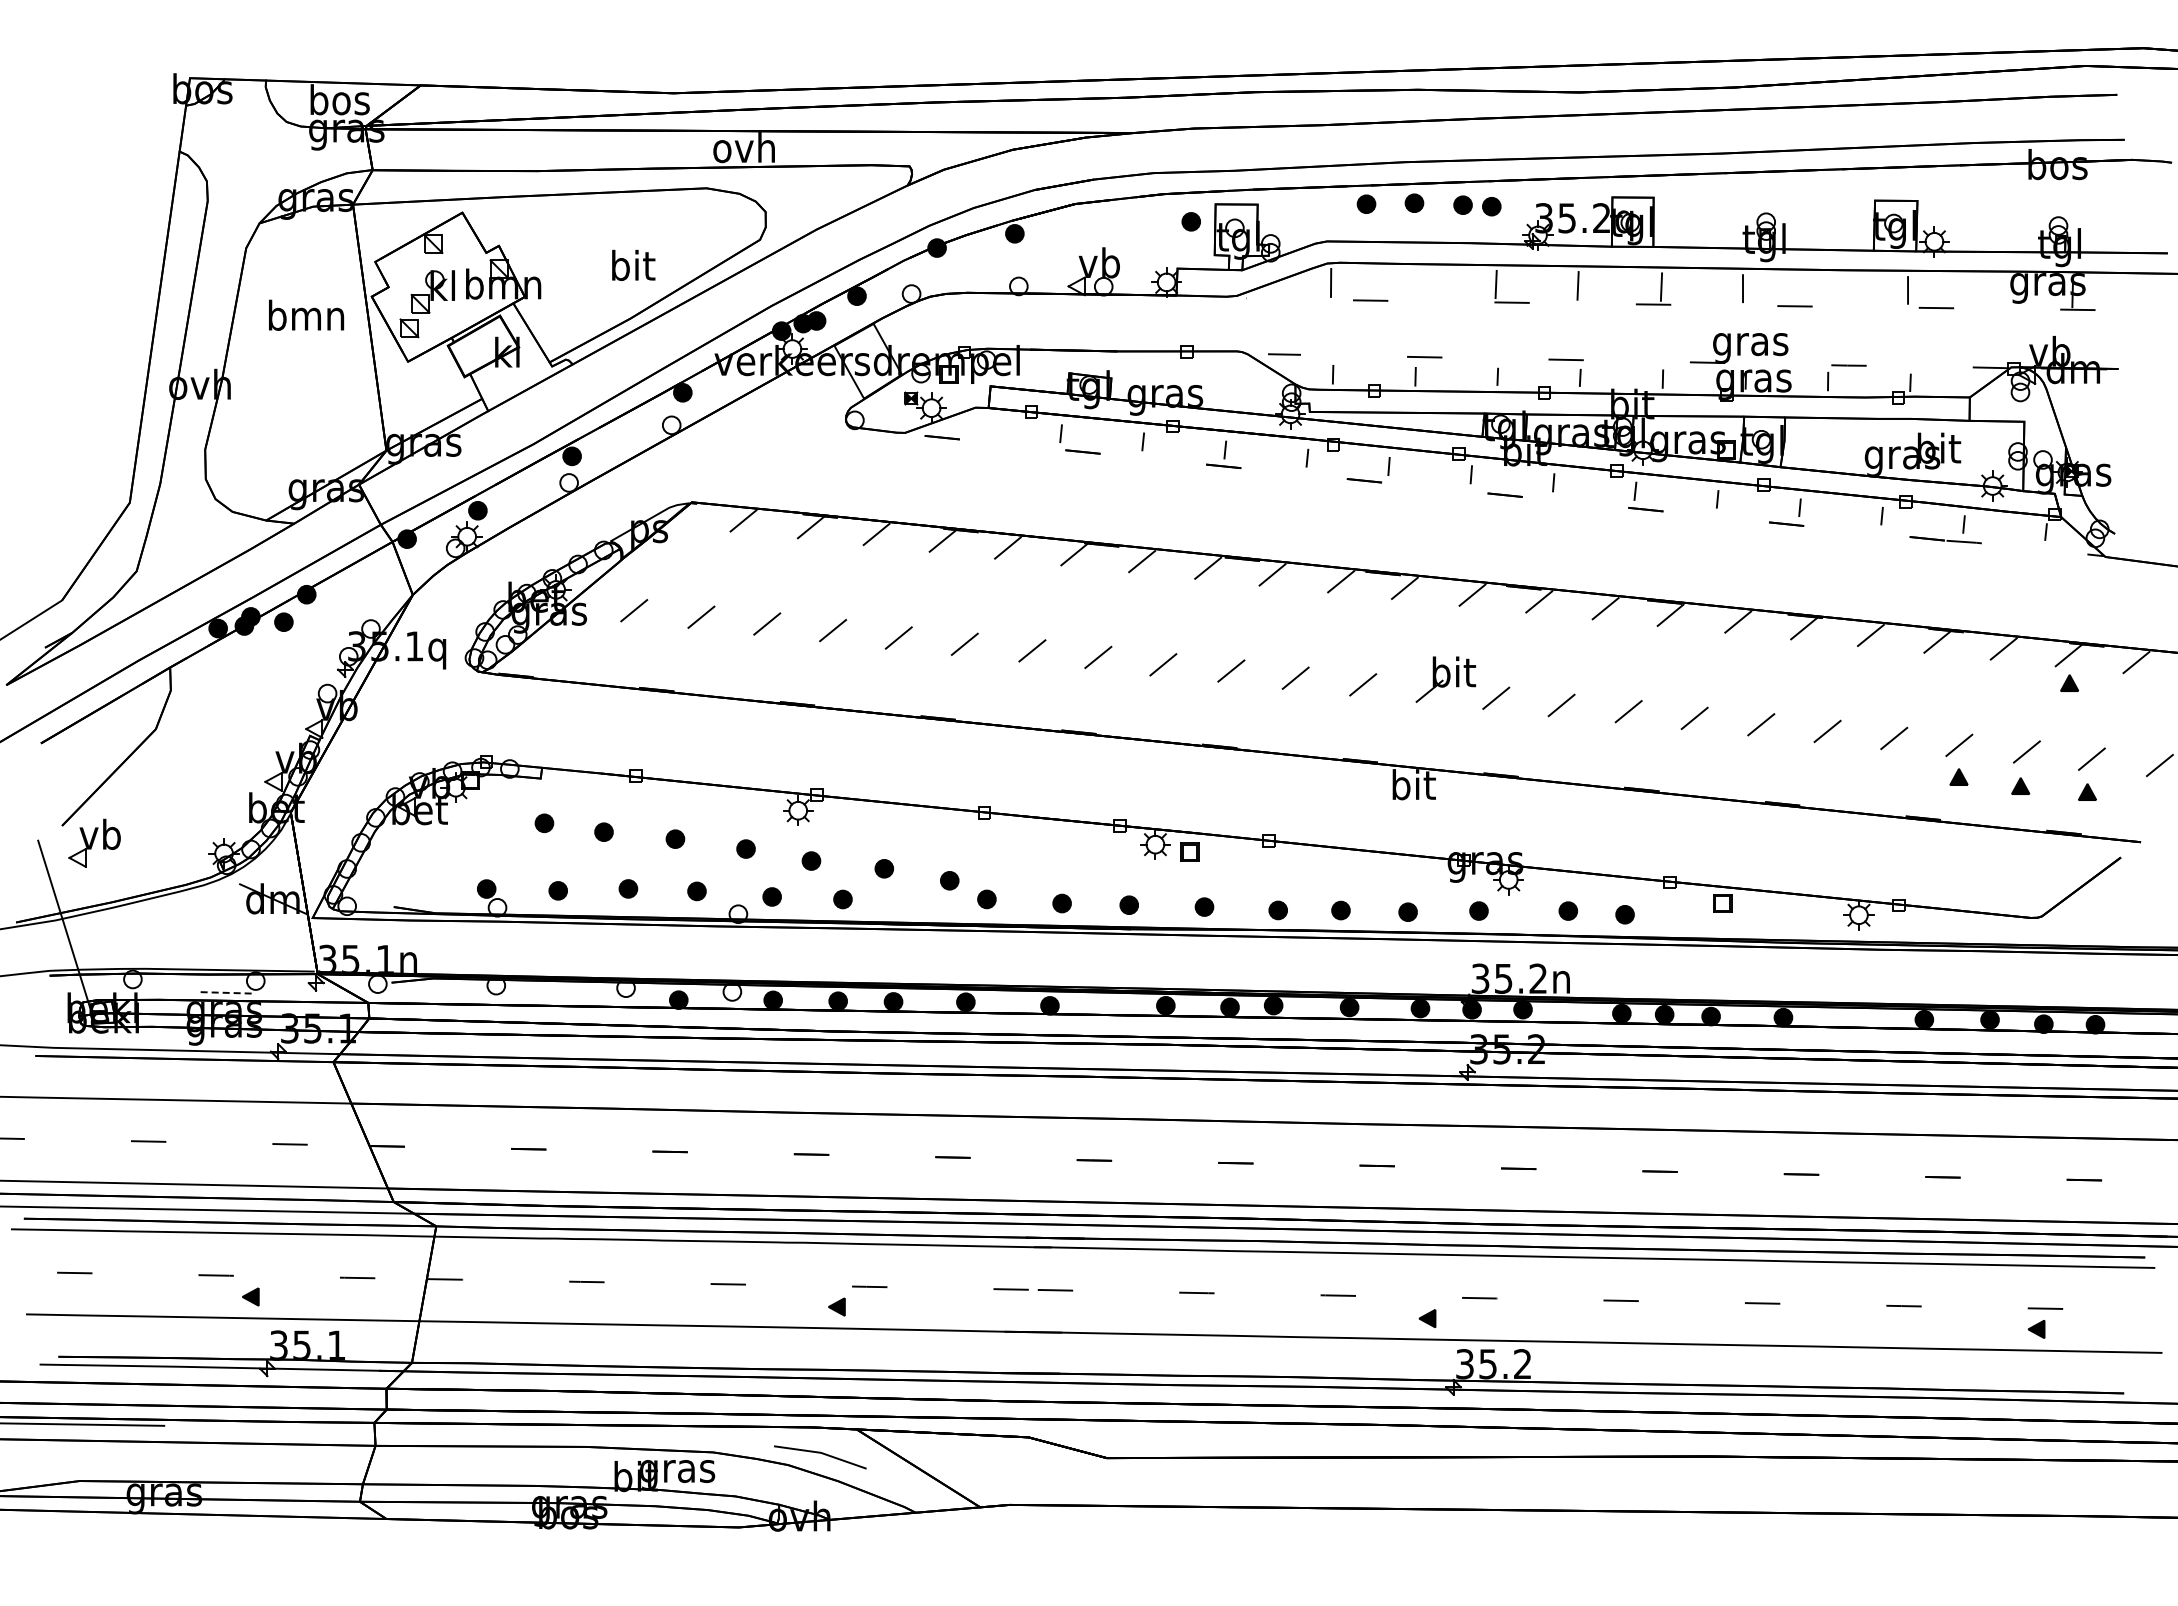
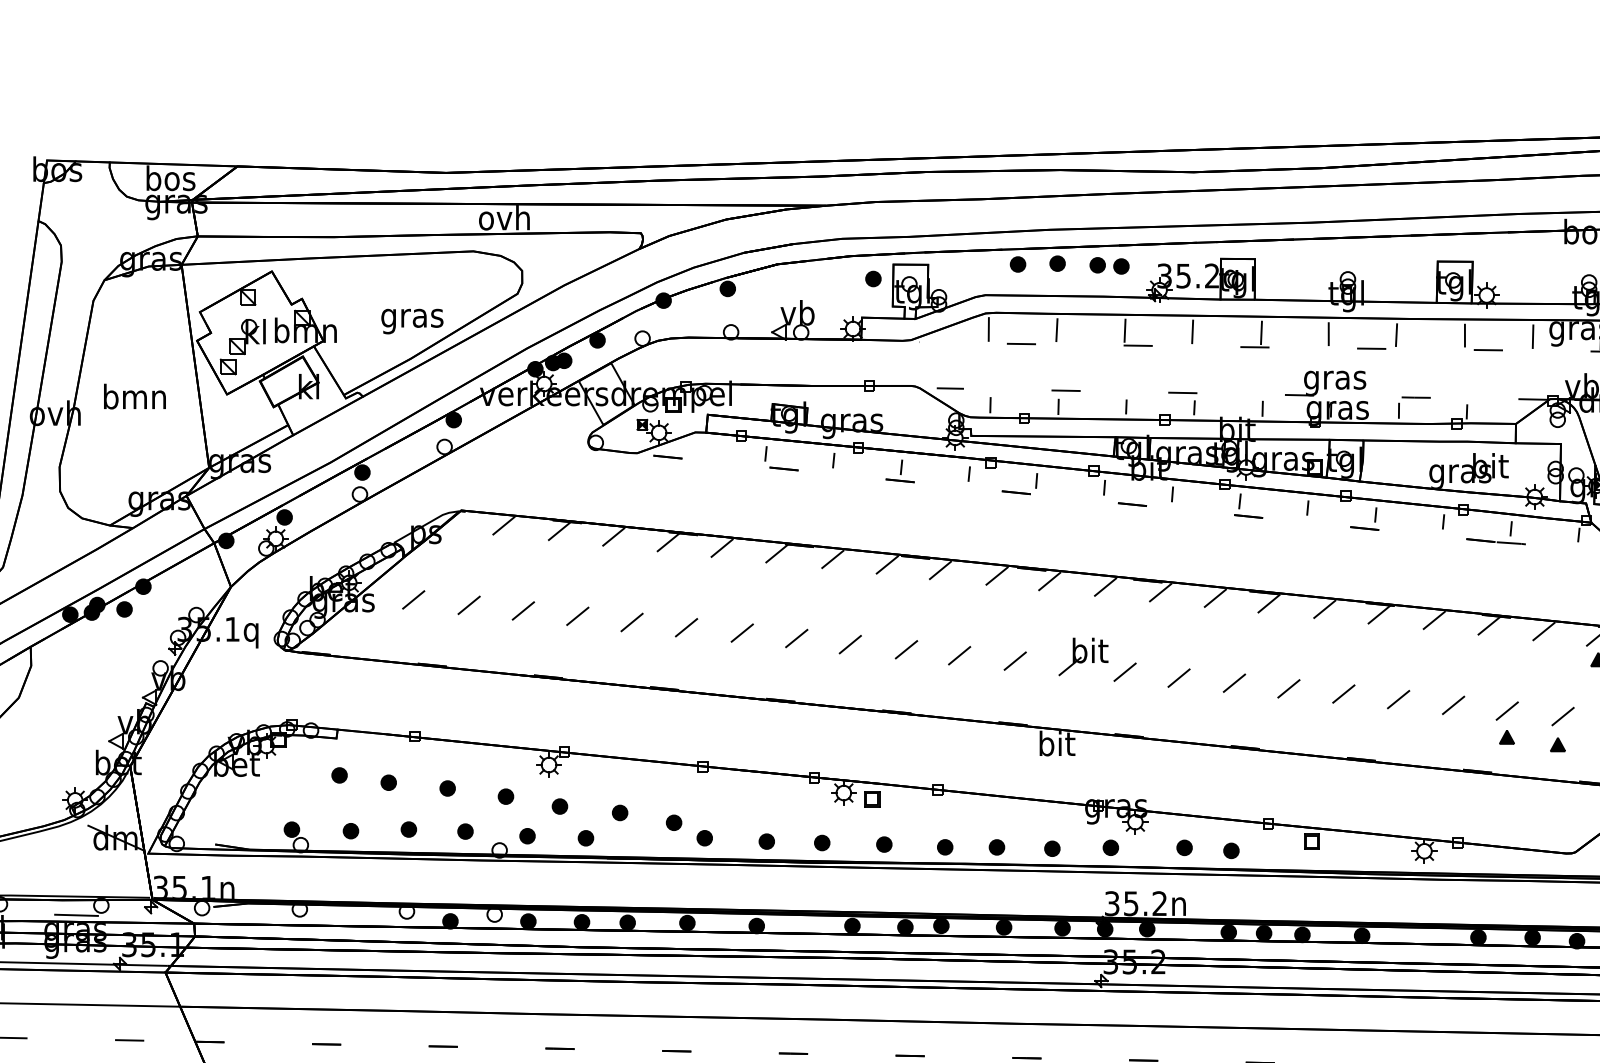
text: (632, 268) -> (412, 317), bit -> gras
line: (1413, 283) -> (1056, 329), added
line: (1824, 289) -> (1396, 334), added
line: (1990, 291) -> (1533, 336), added
text: (306, 314) -> (134, 395), moved
line: (225, 992) -> (76, 915), dashed -> solid

